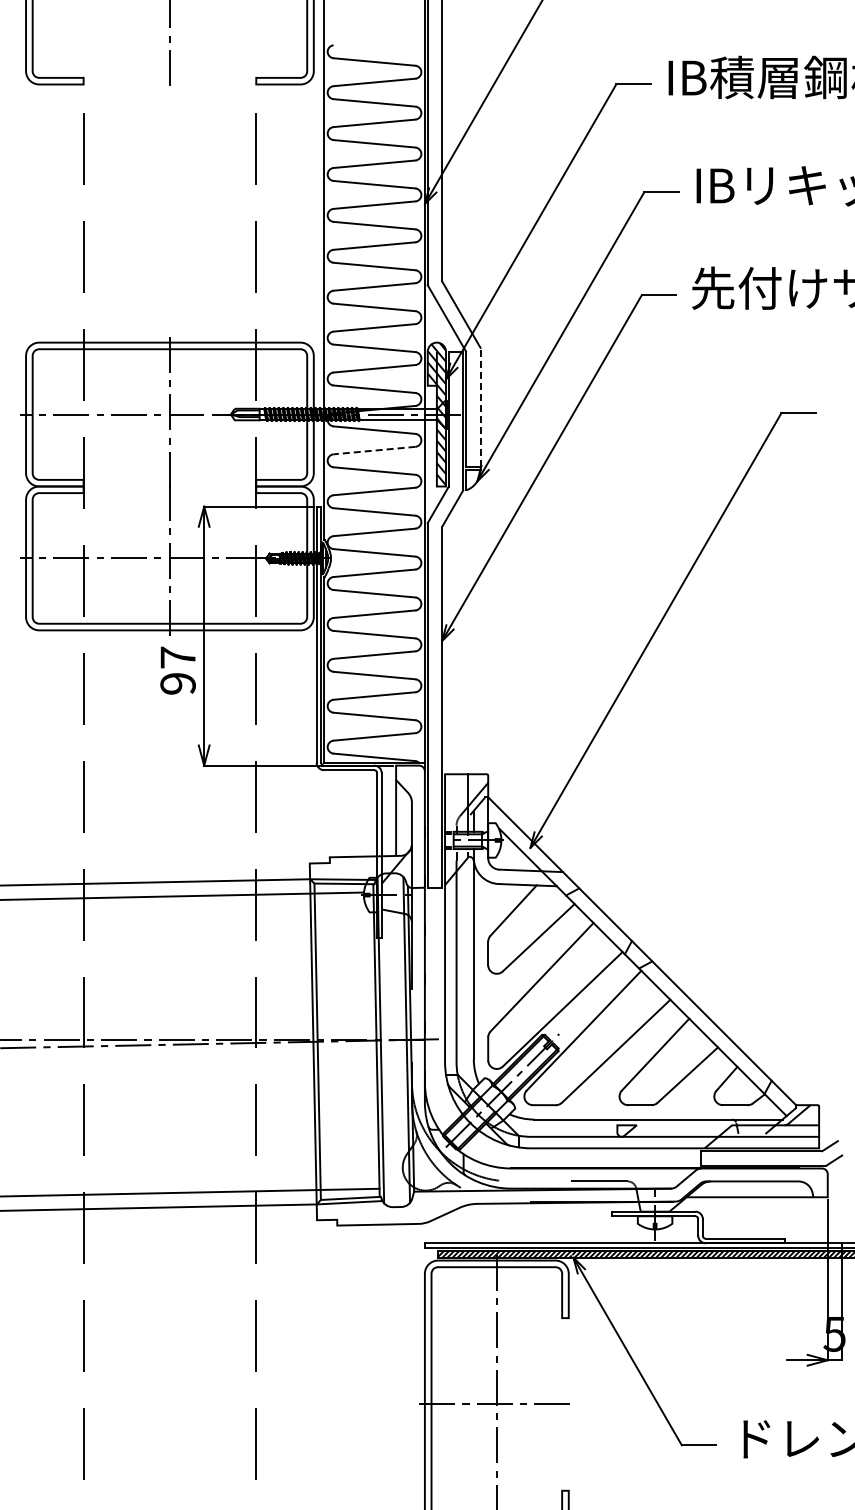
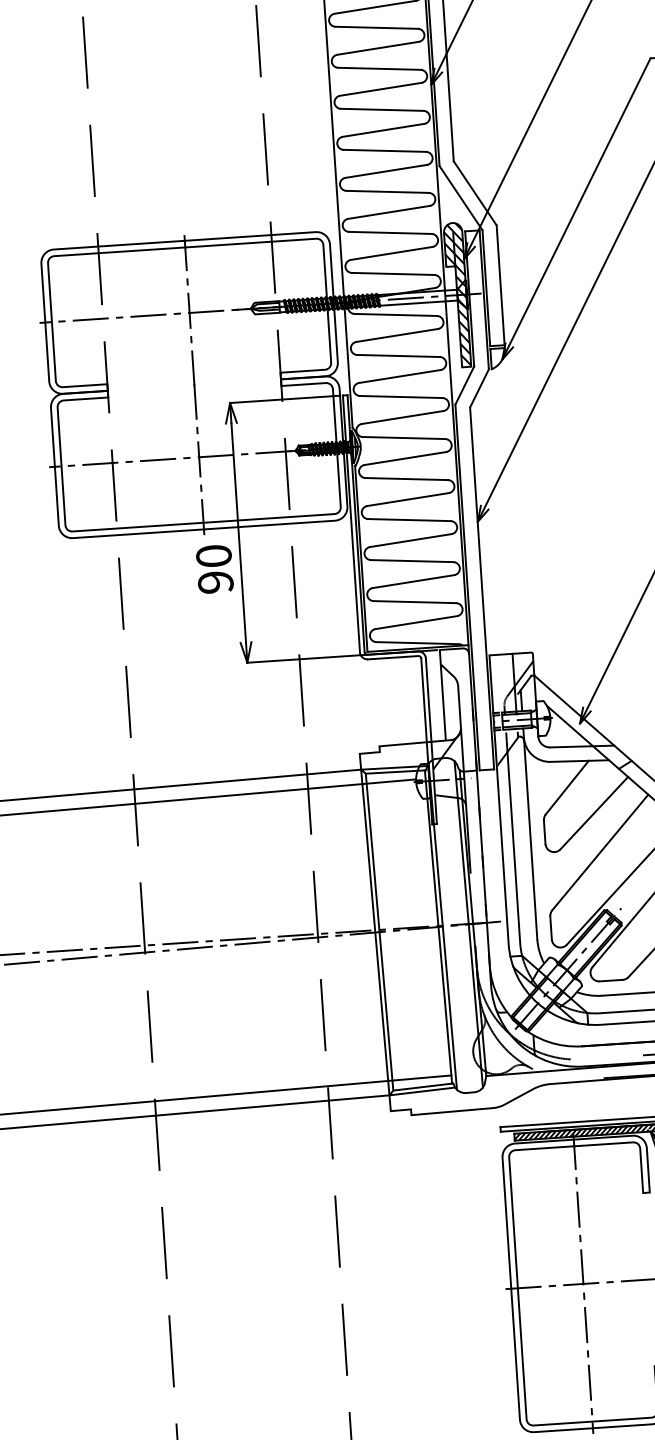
line: (480, 407) -> (500, 285), dashed -> solid
line: (374, 450) -> (397, 335), dashed -> solid
text: (177, 657) -> (213, 556), 97 -> 90

